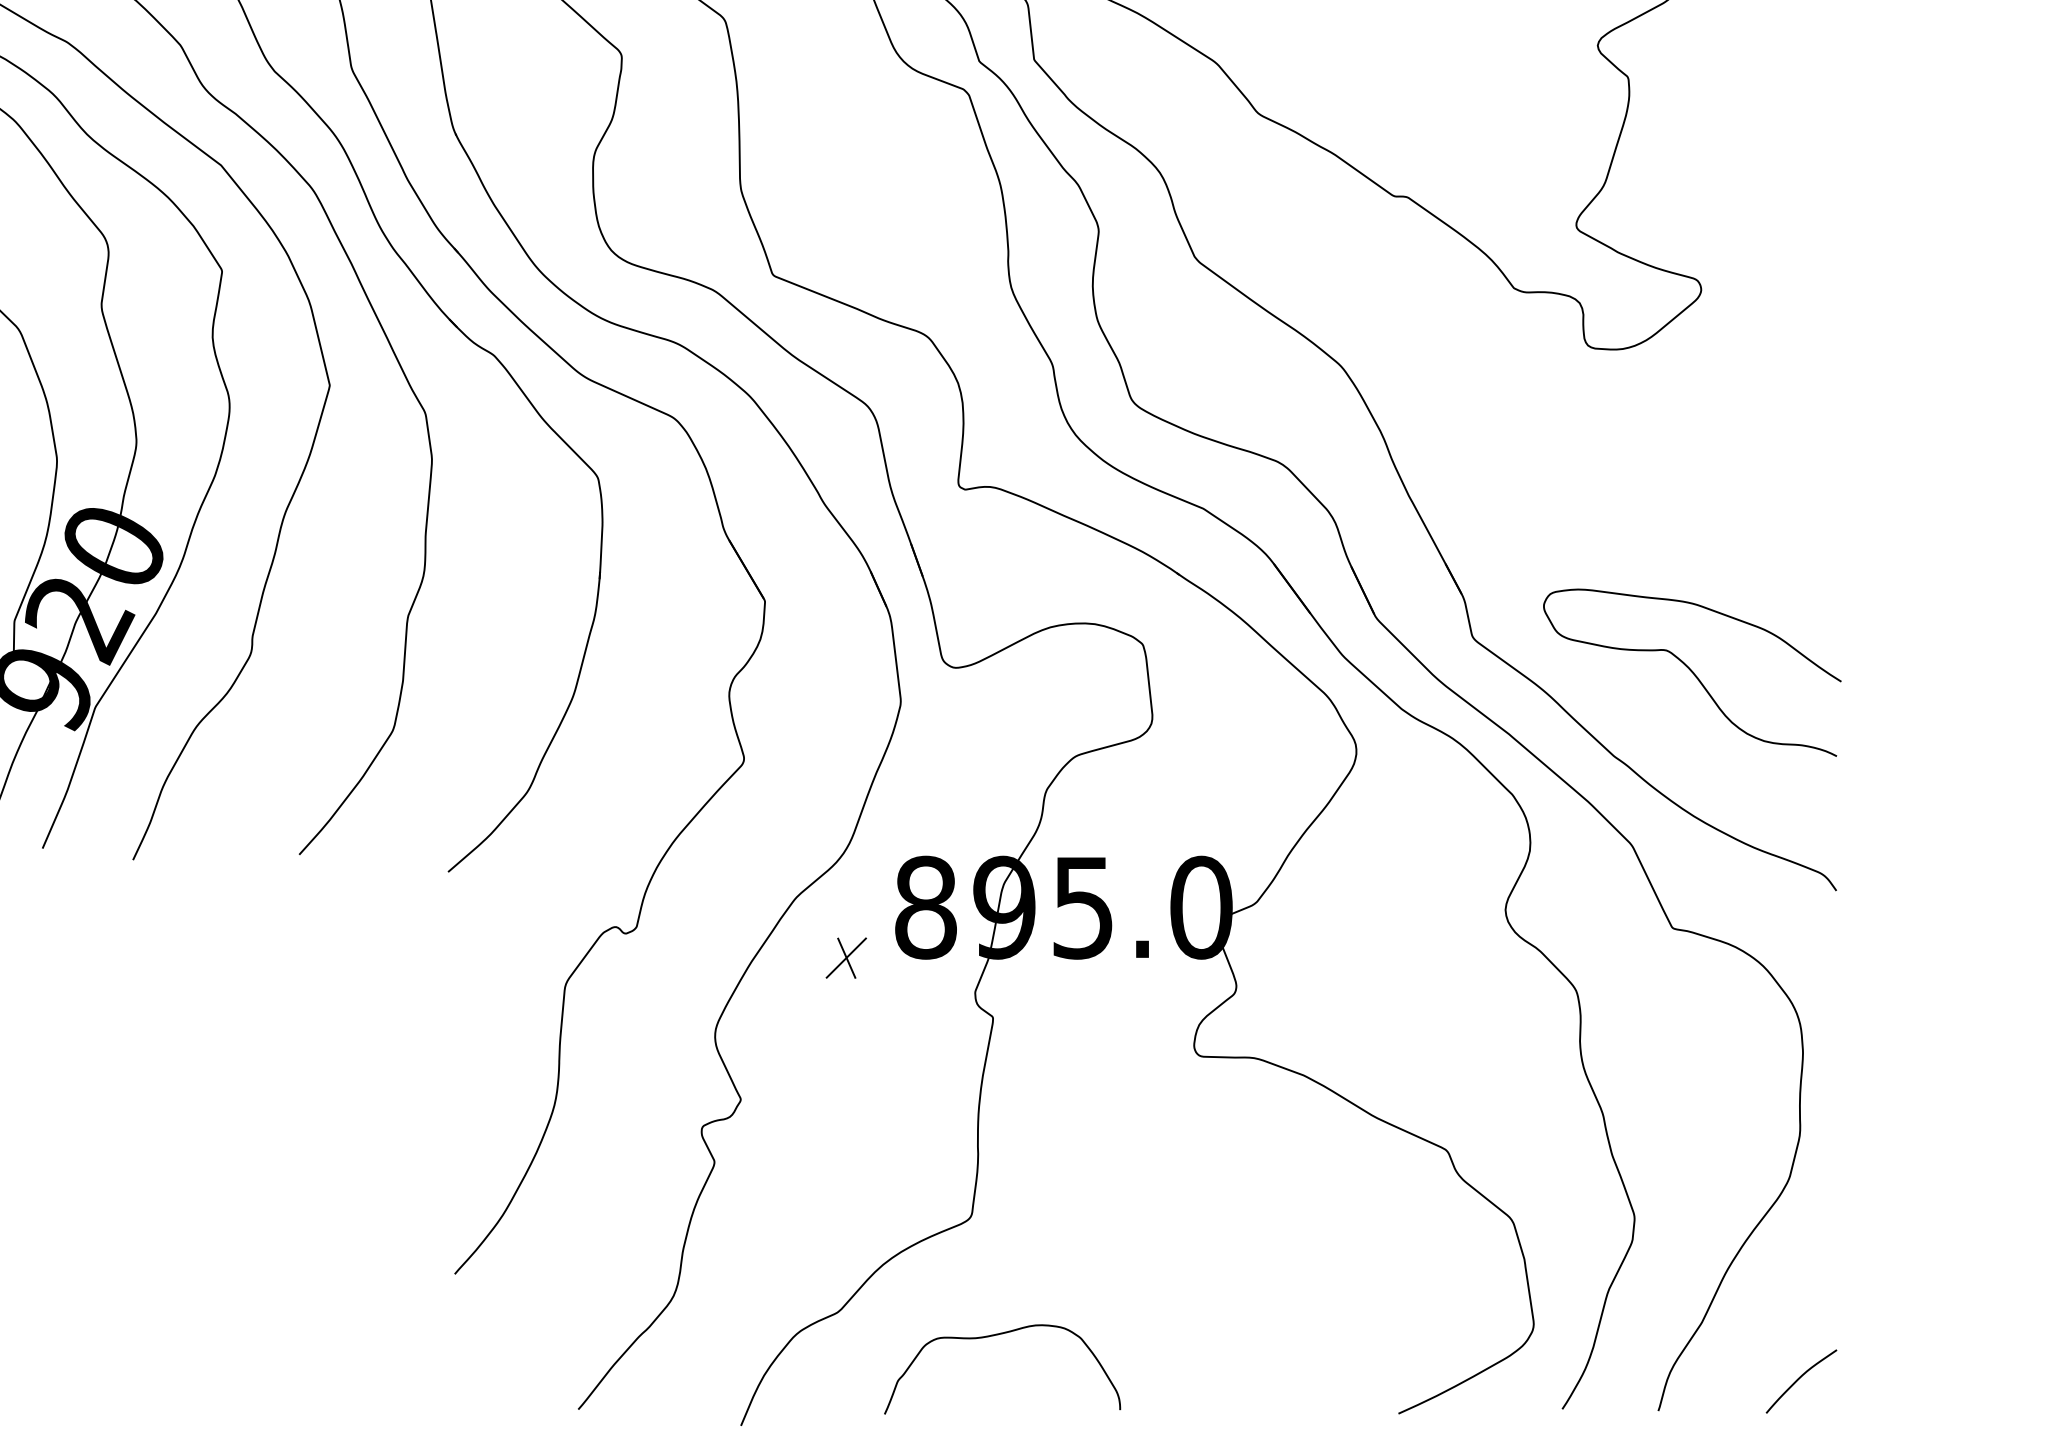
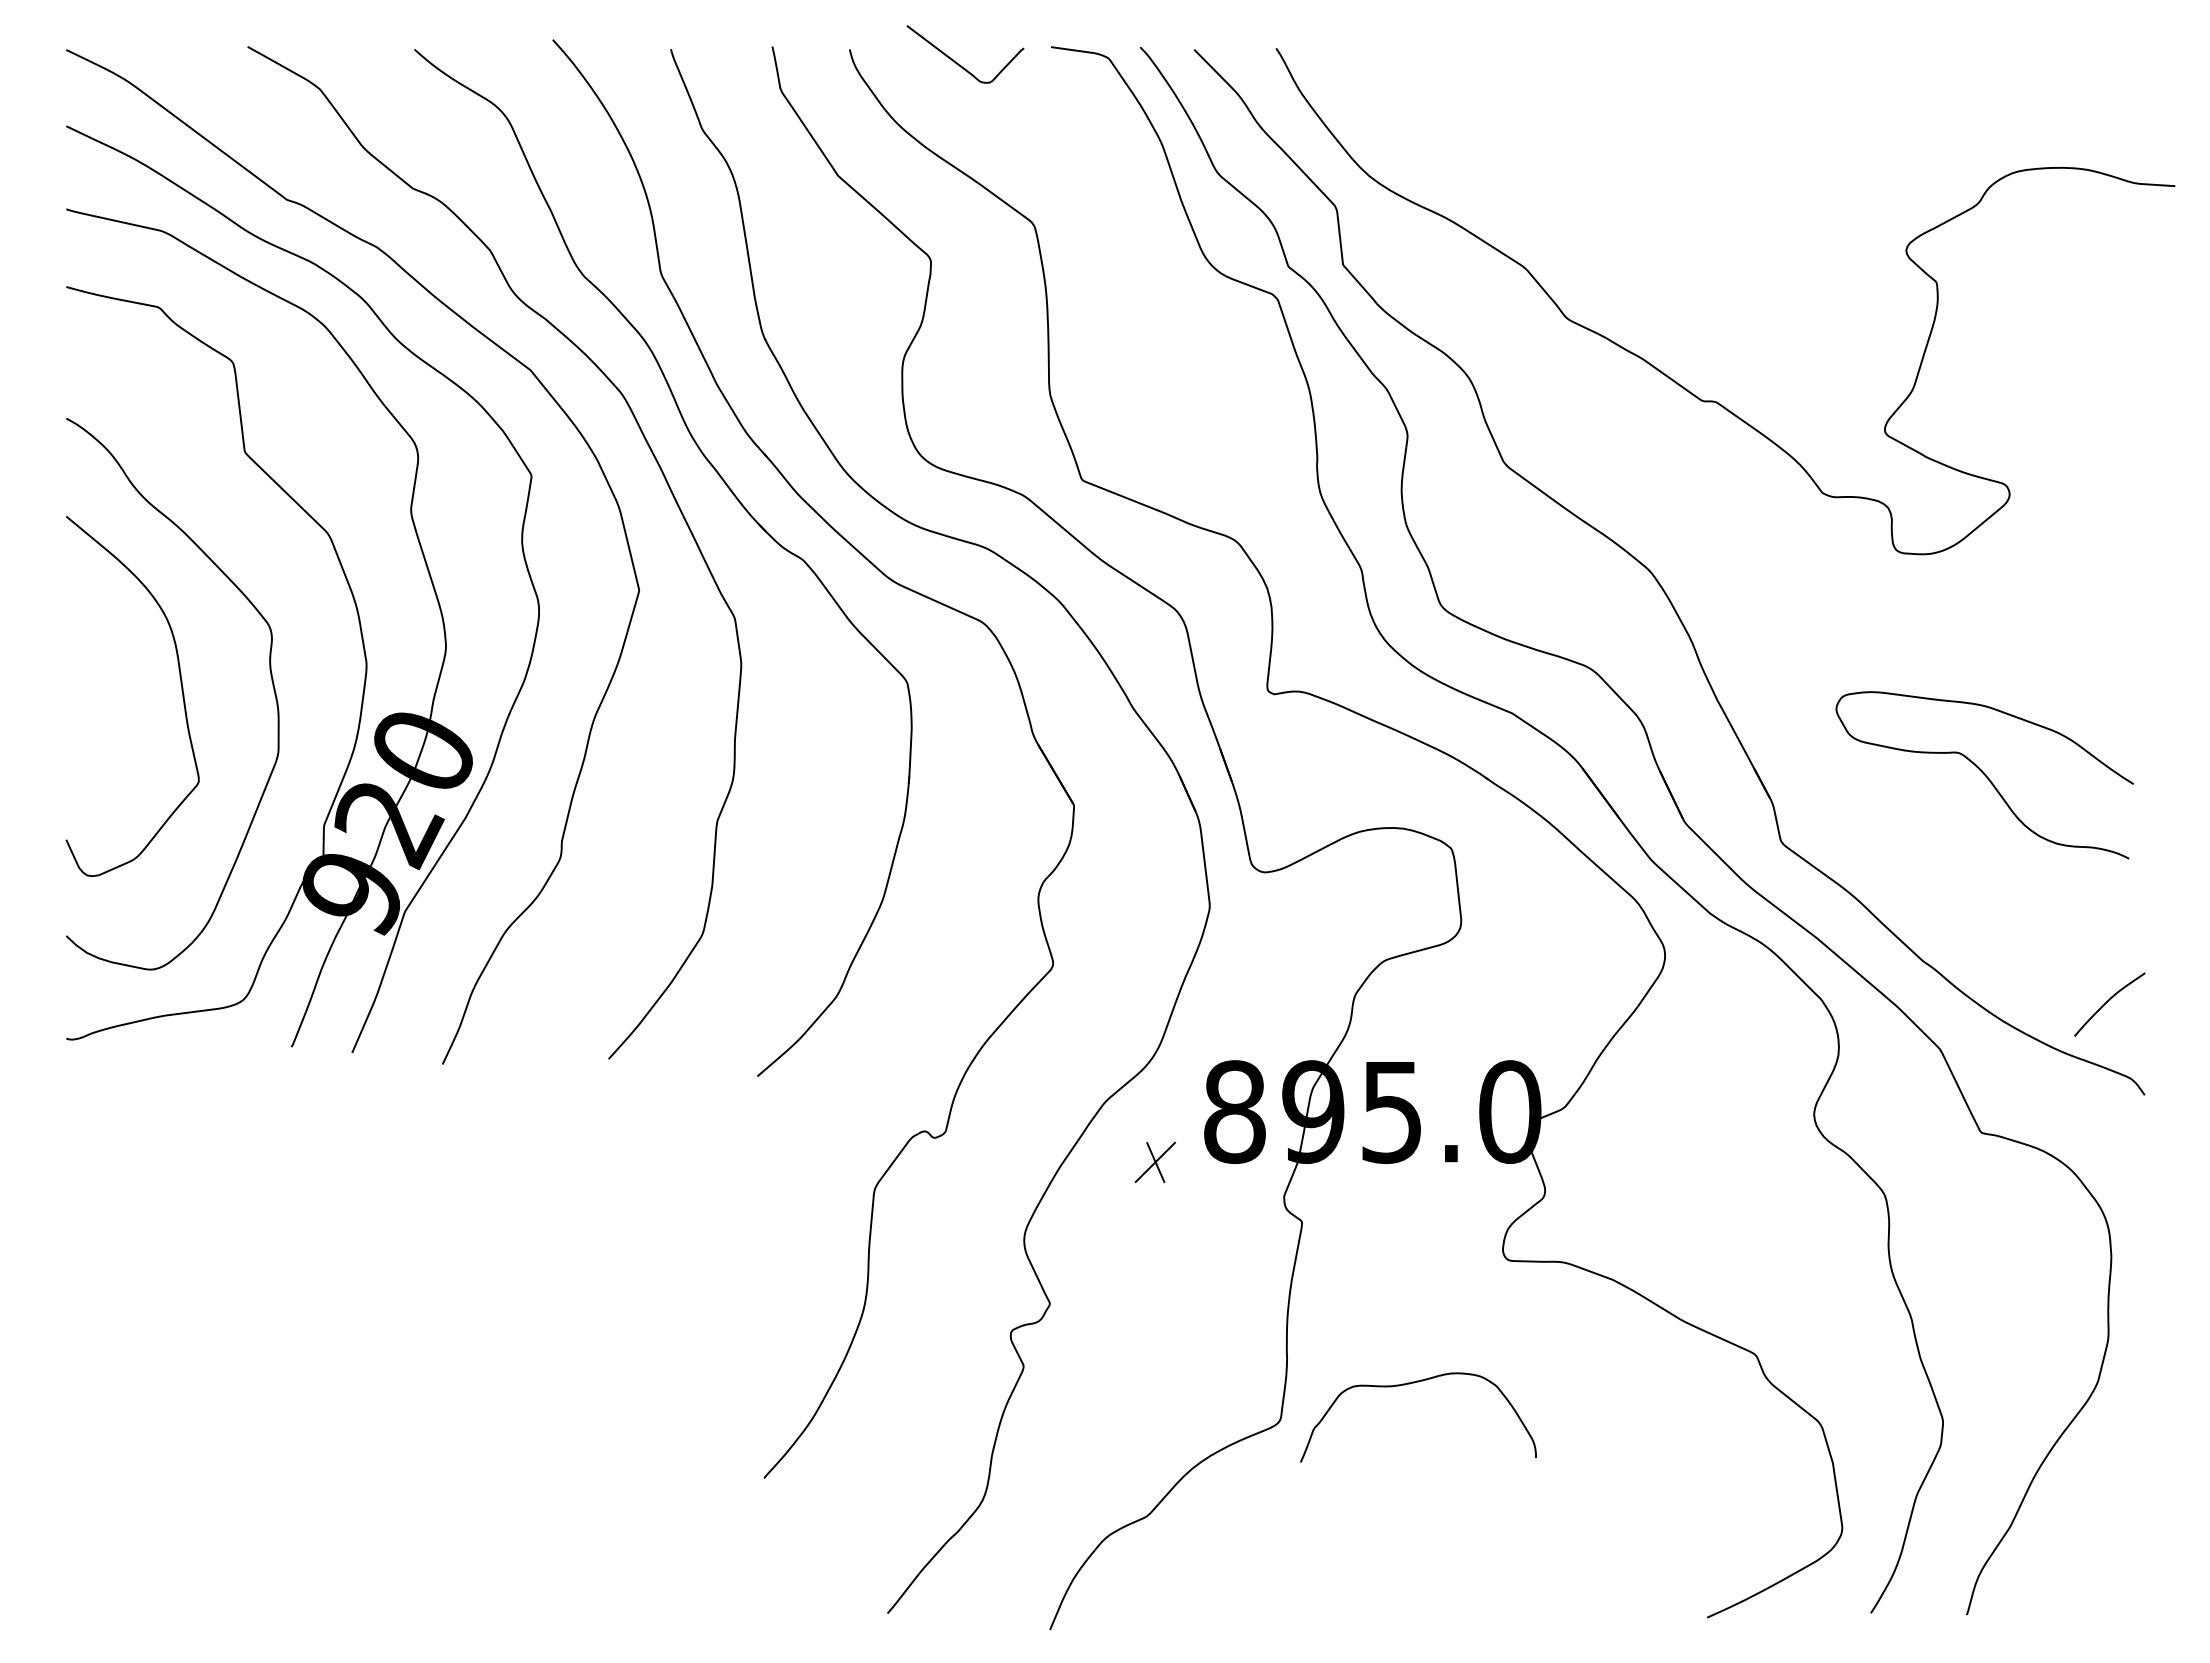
curve: (1692, 672) -> (1984, 775), moved
curve: (993, 1336) -> (1409, 1384), moved
curve: (1799, 1379) -> (2107, 1002), moved

